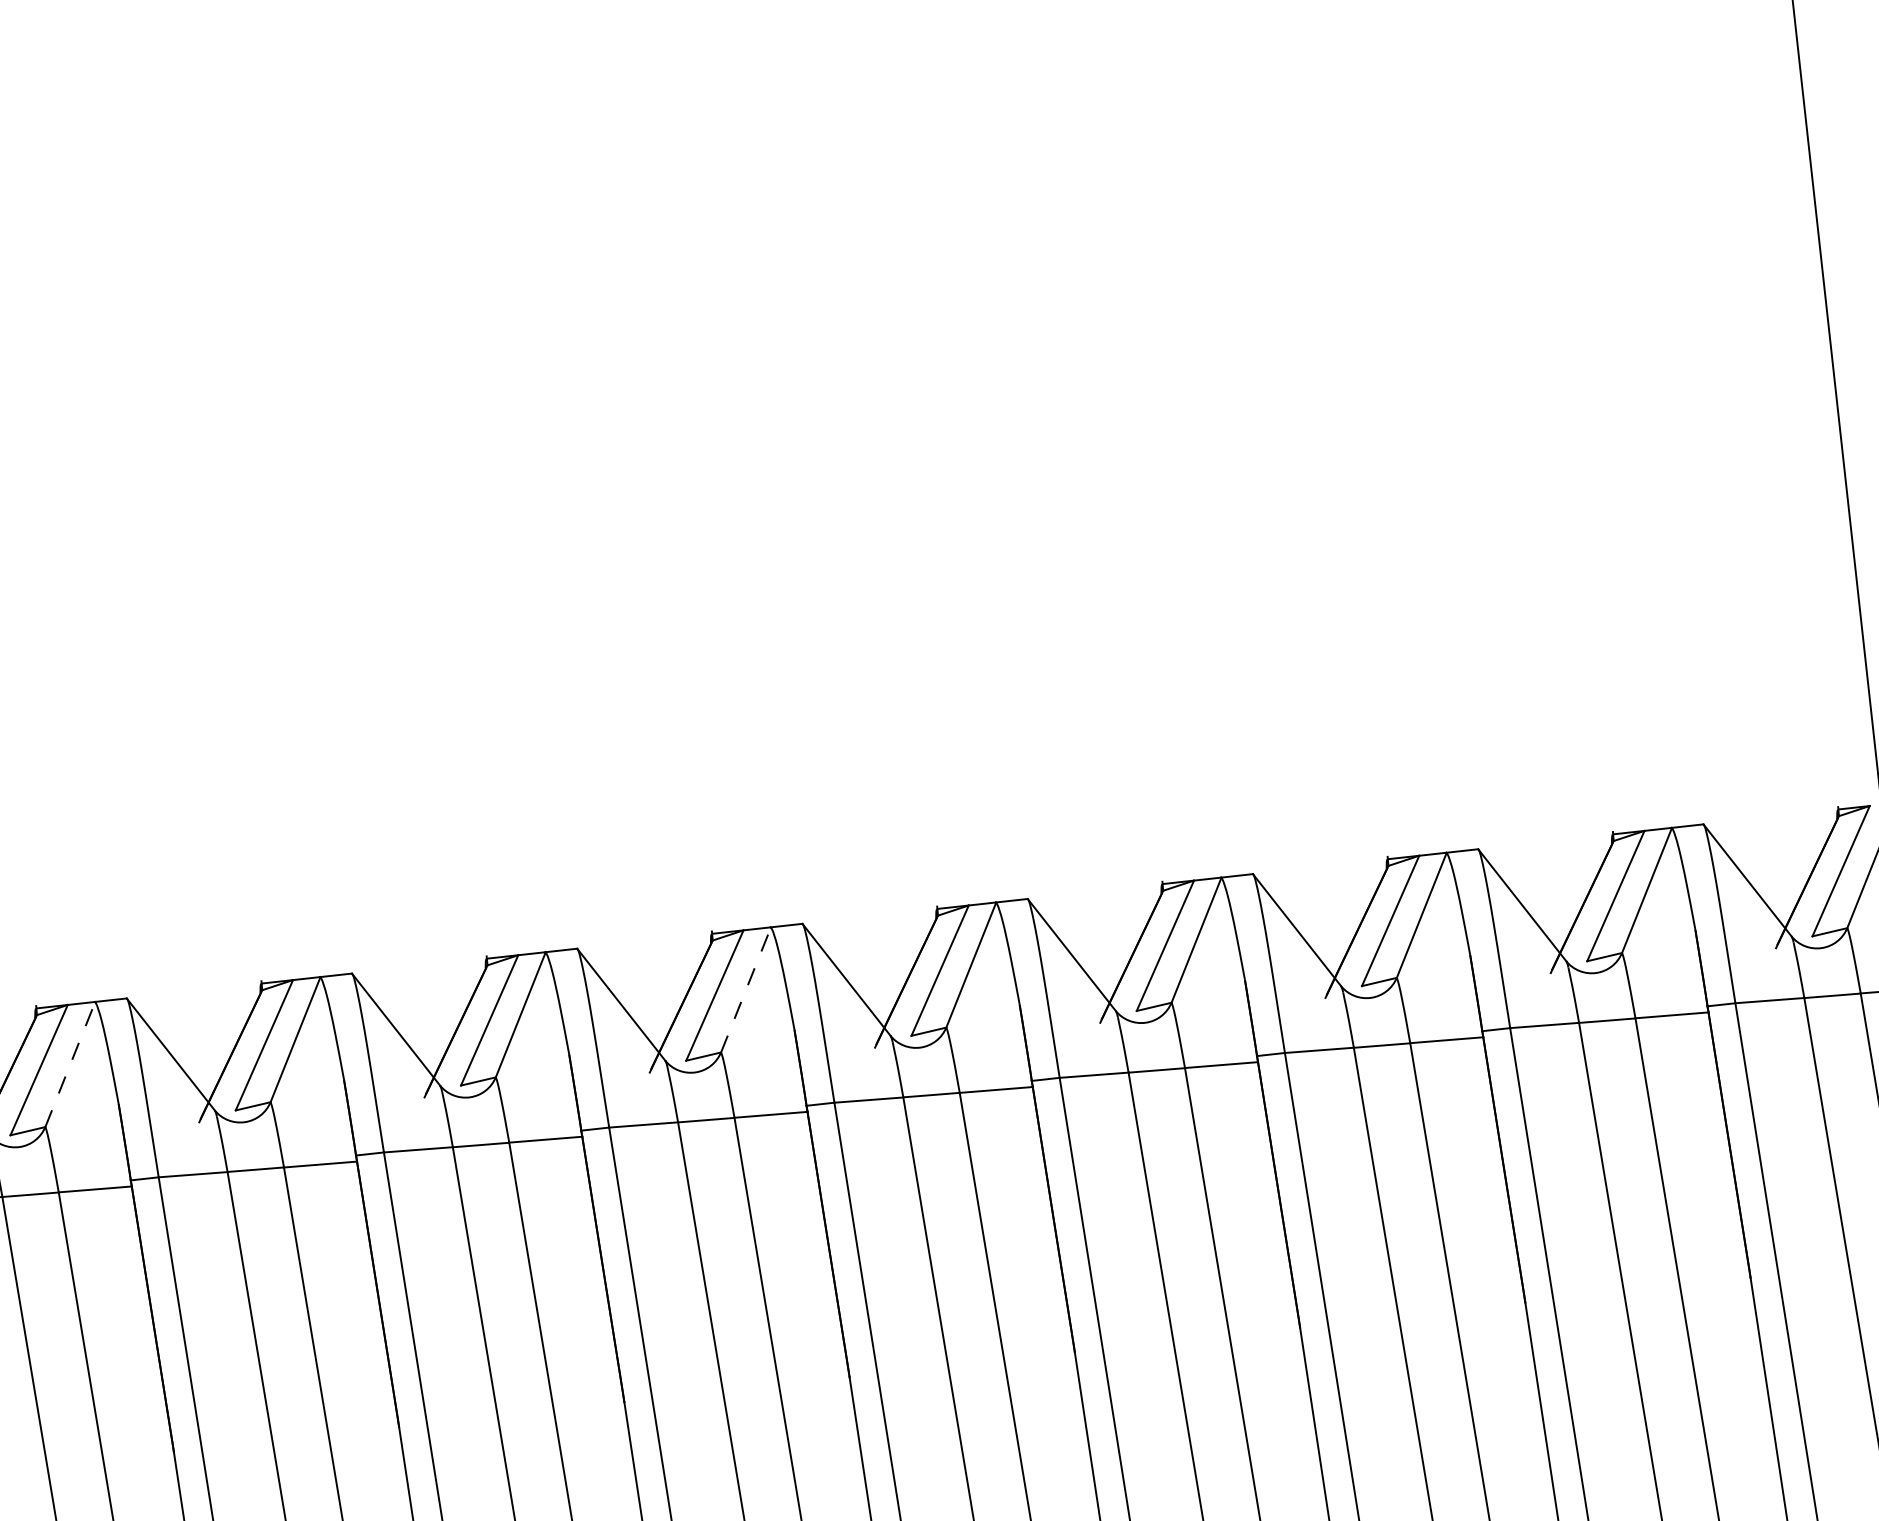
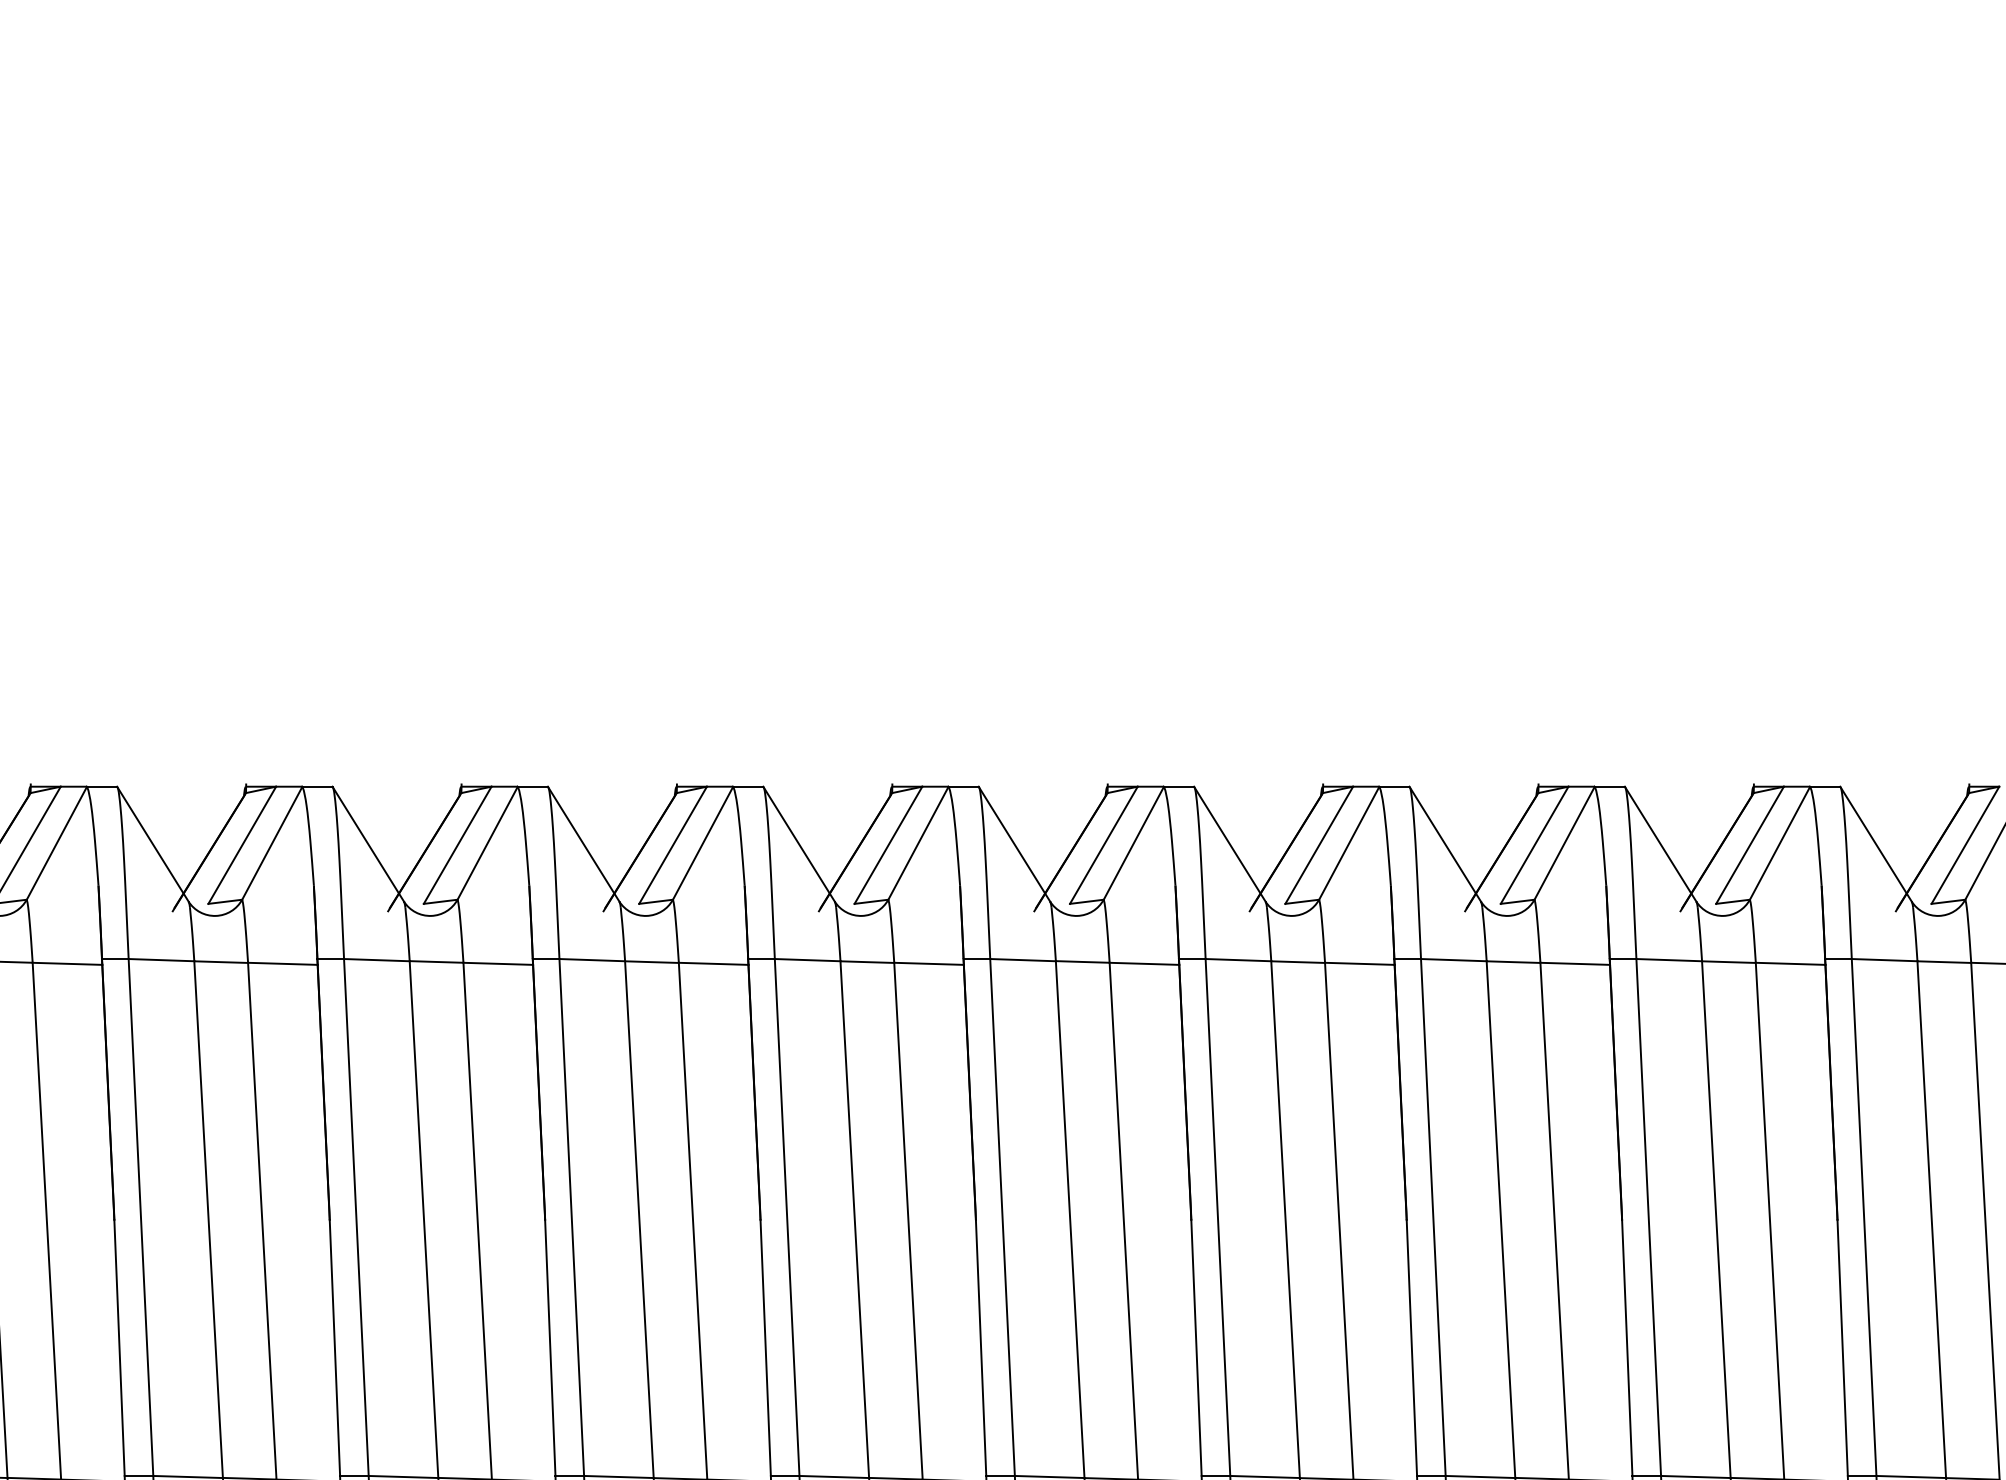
line: (746, 990) -> (918, 843), dashed -> solid
line: (70, 1064) -> (272, 843), dashed -> solid

